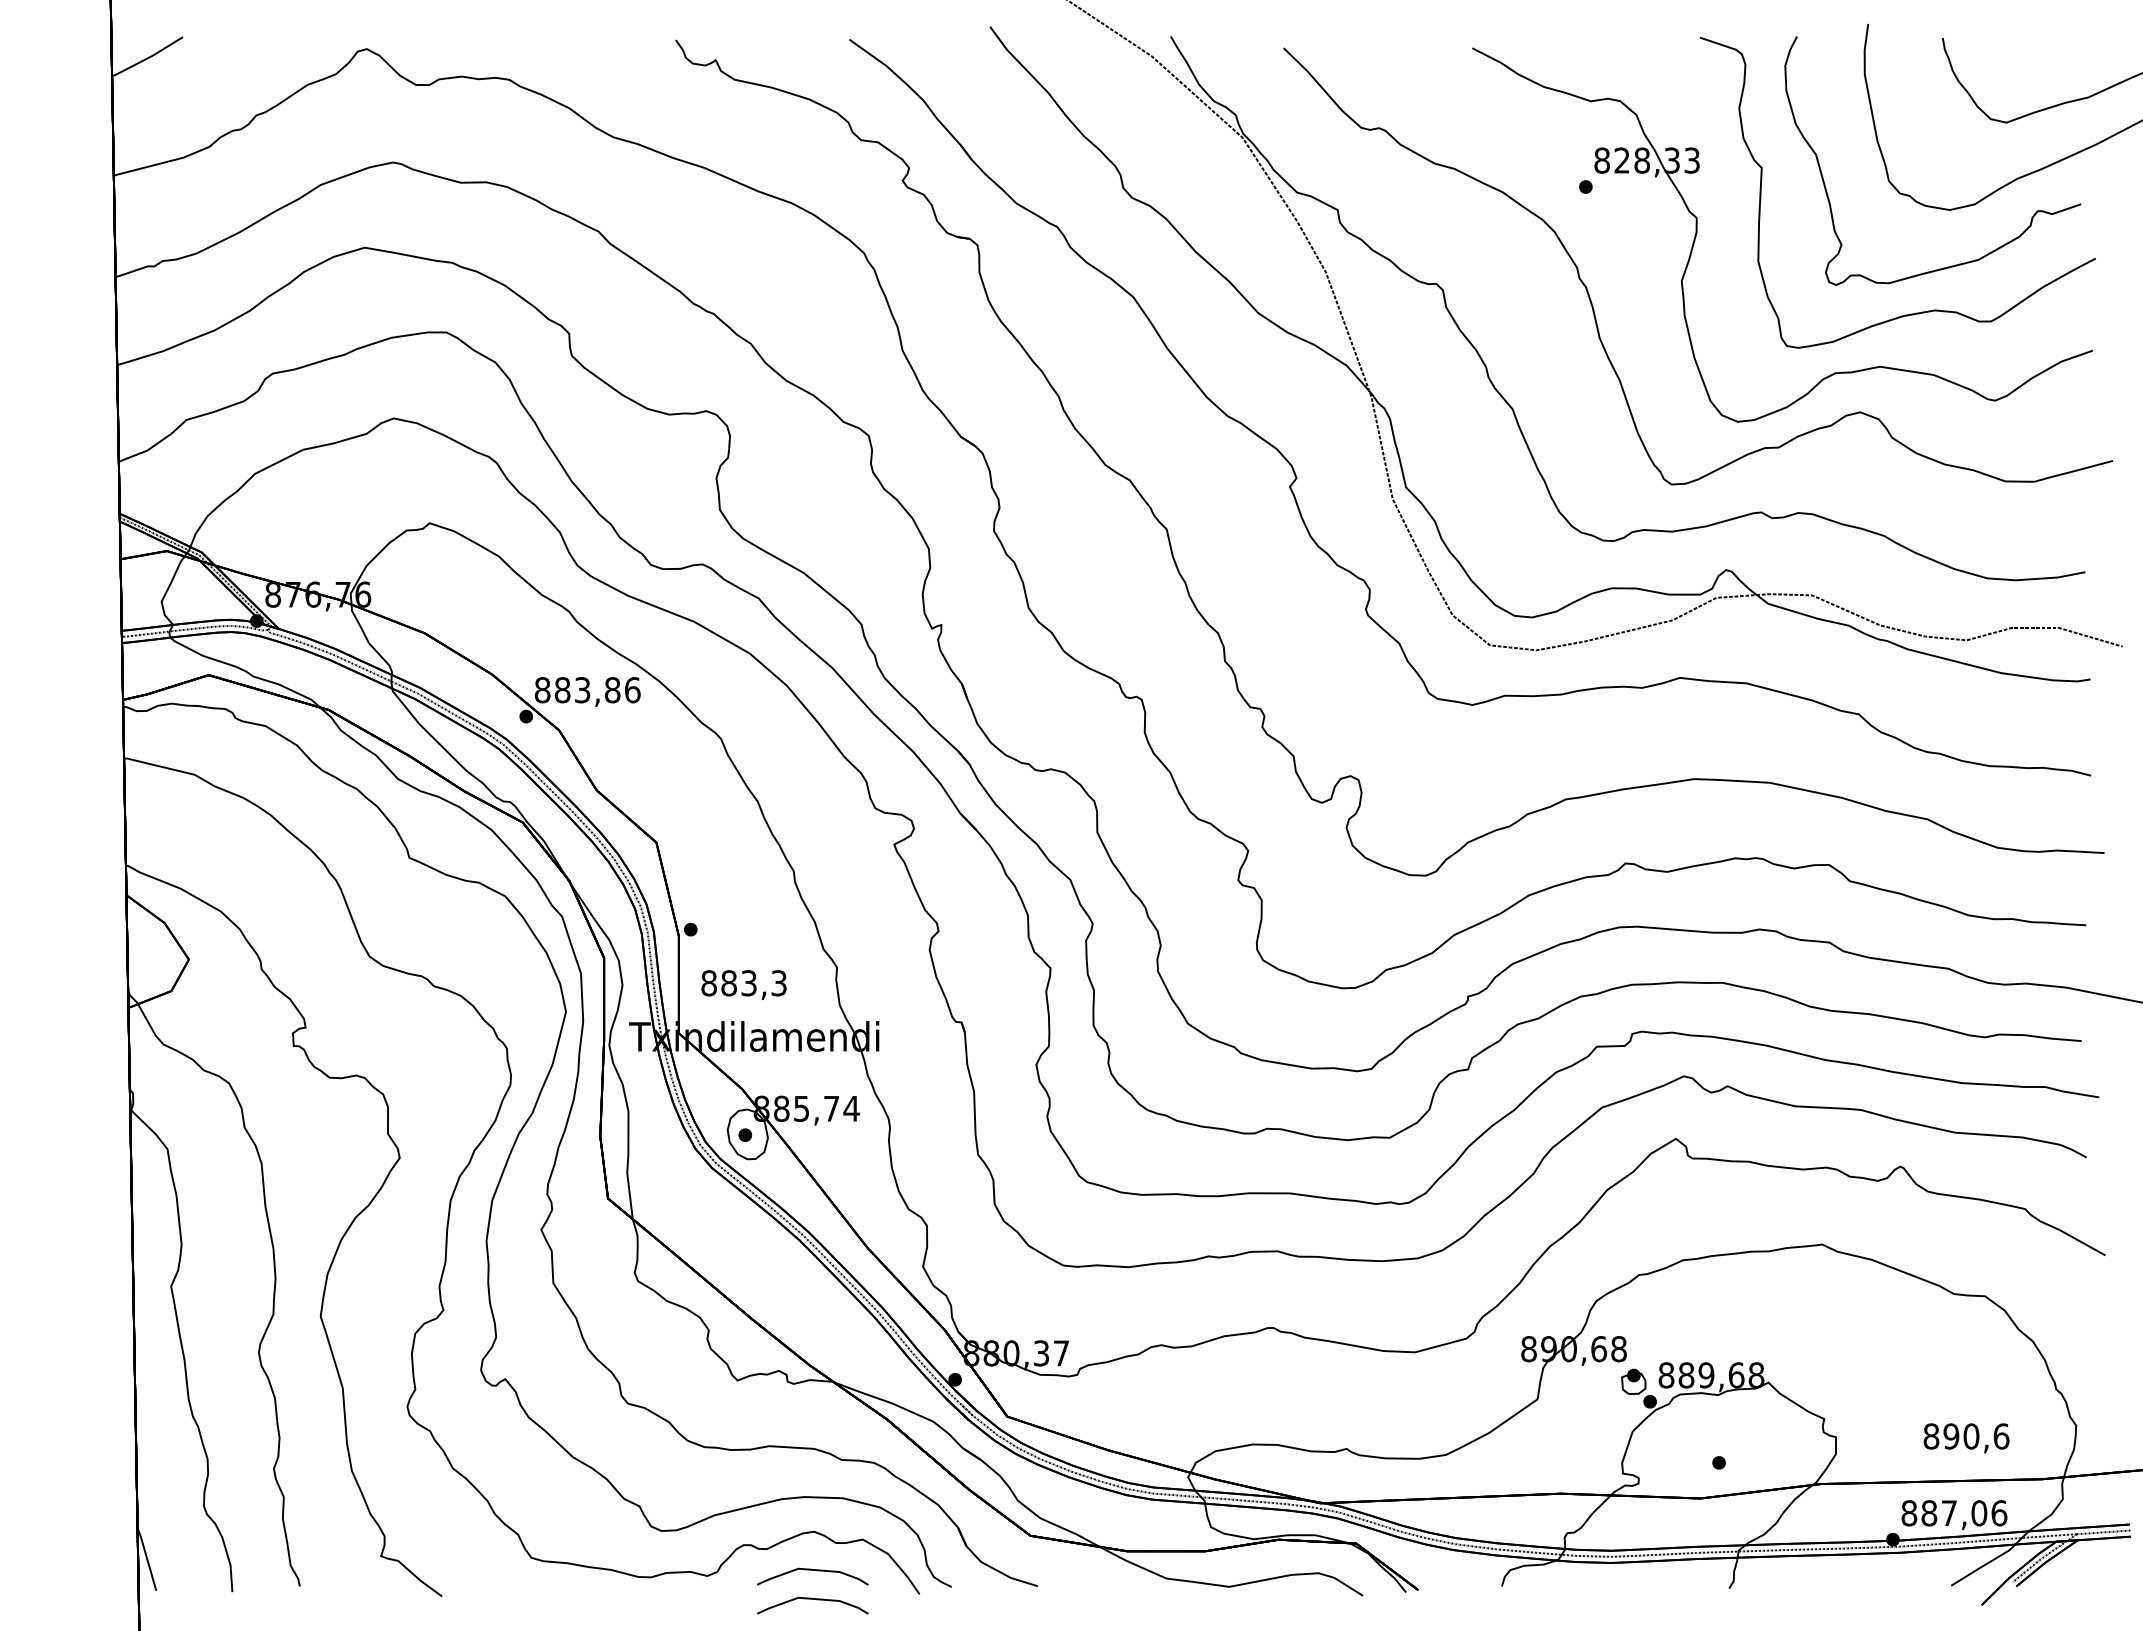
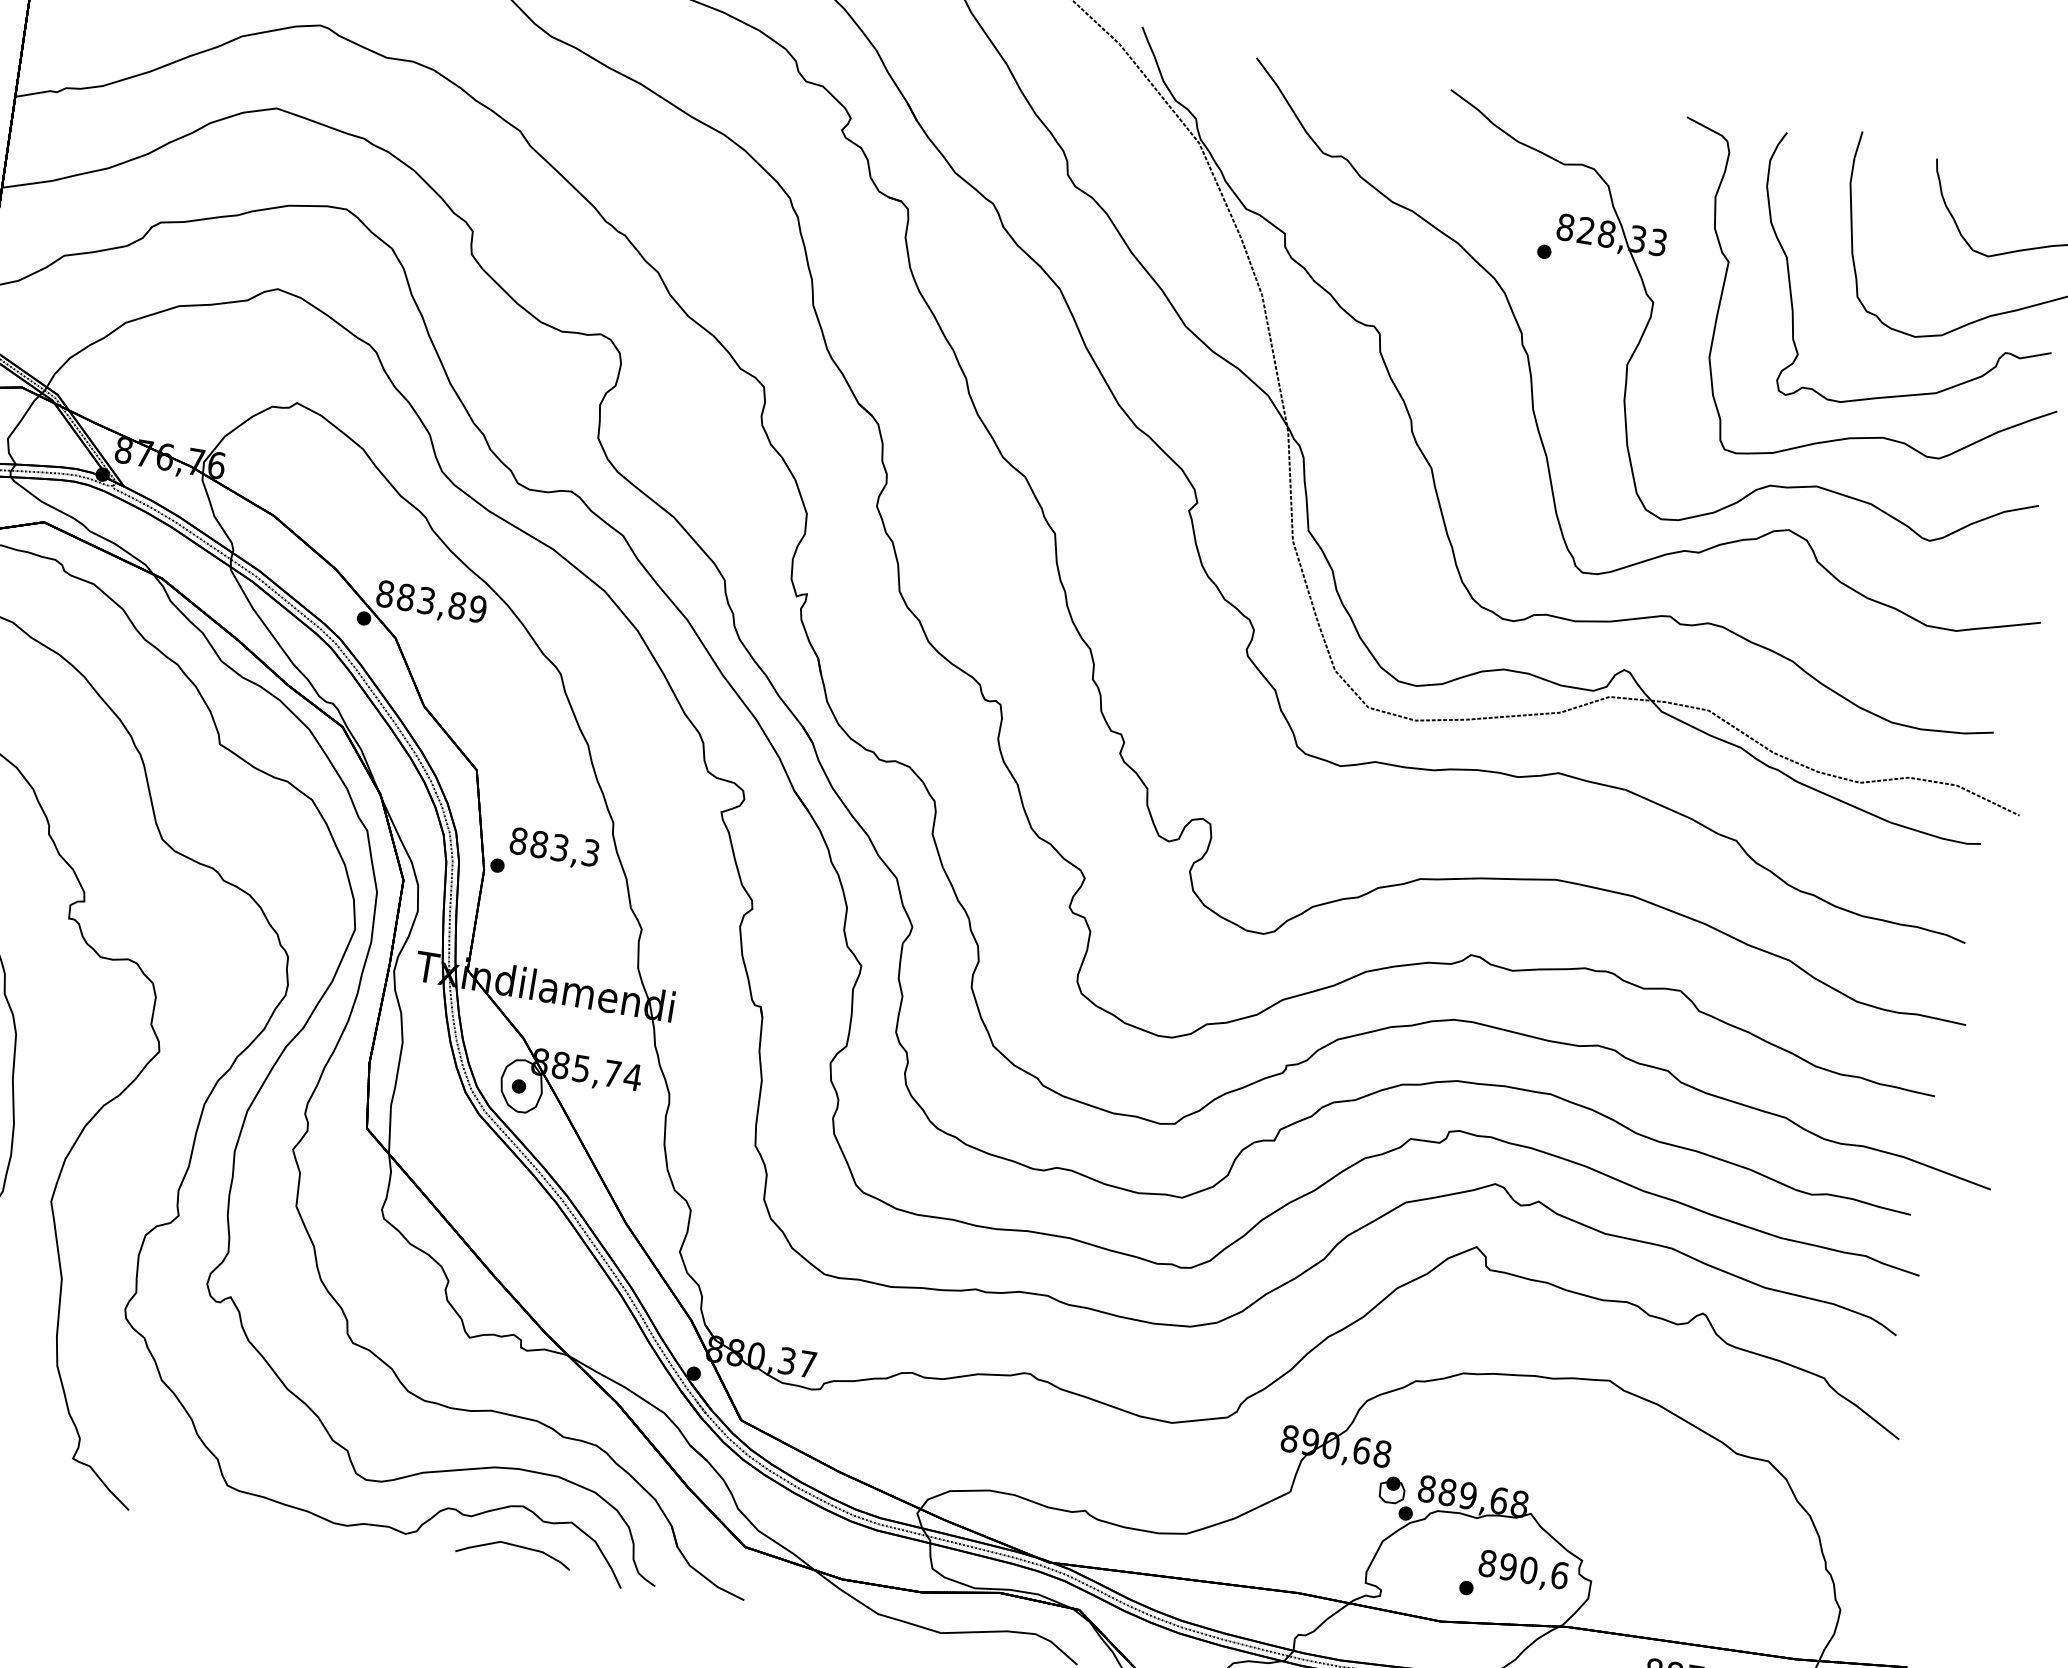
text: (632, 690) -> (477, 609), 883,86 -> 883,89
text: (743, 984) -> (553, 848), moved
text: (1966, 1438) -> (1523, 1571), moved
curve: (812, 1599) -> (509, 1575), removed

